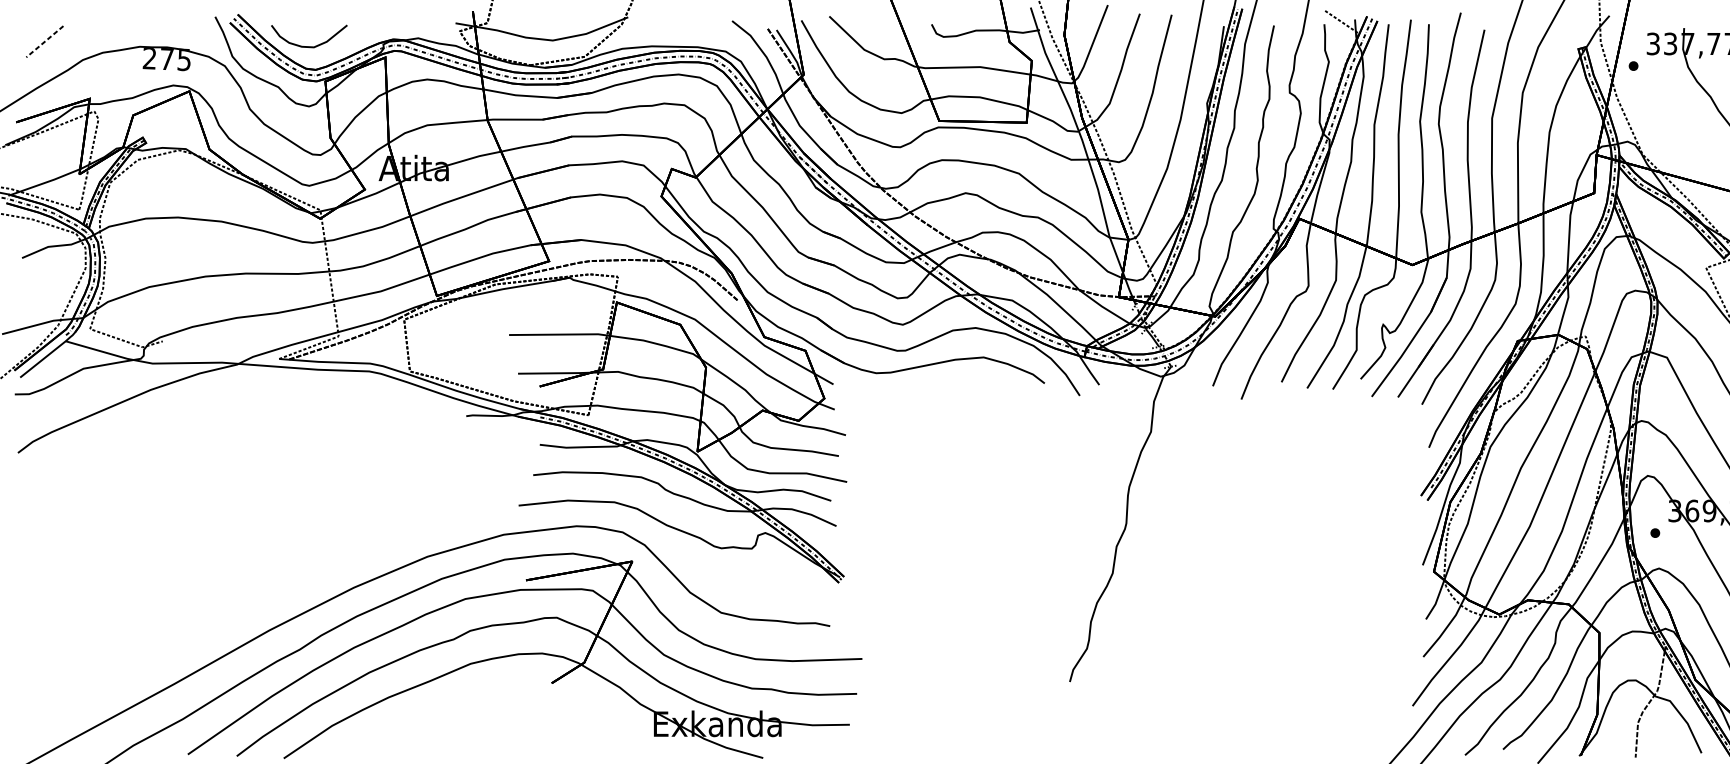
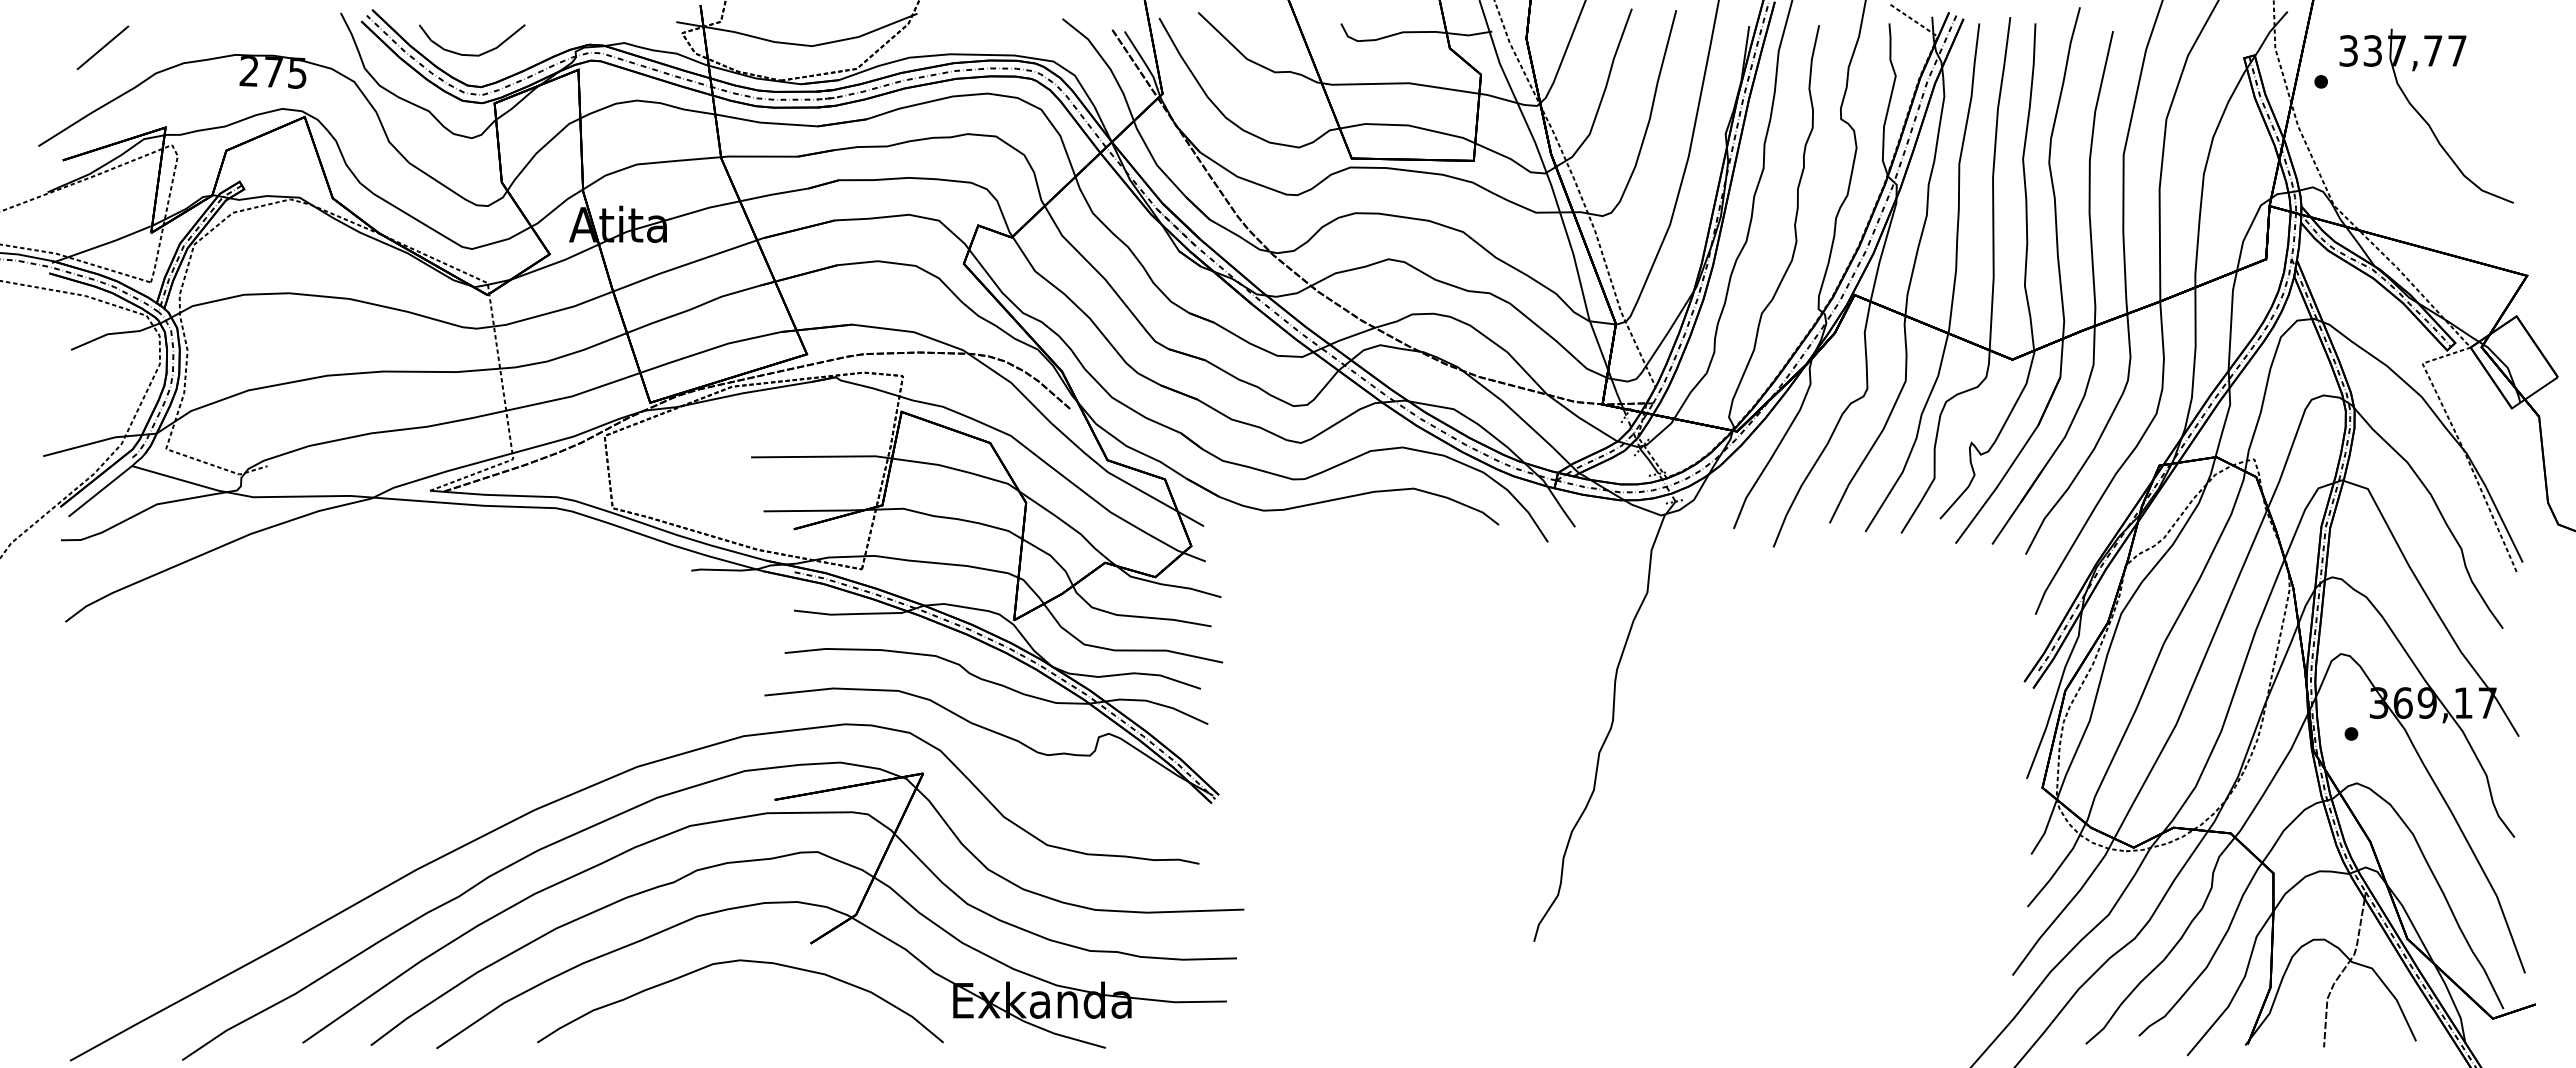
line: (44, 41) -> (102, 47), dashed -> solid
curve: (496, 696) -> (733, 962), added

